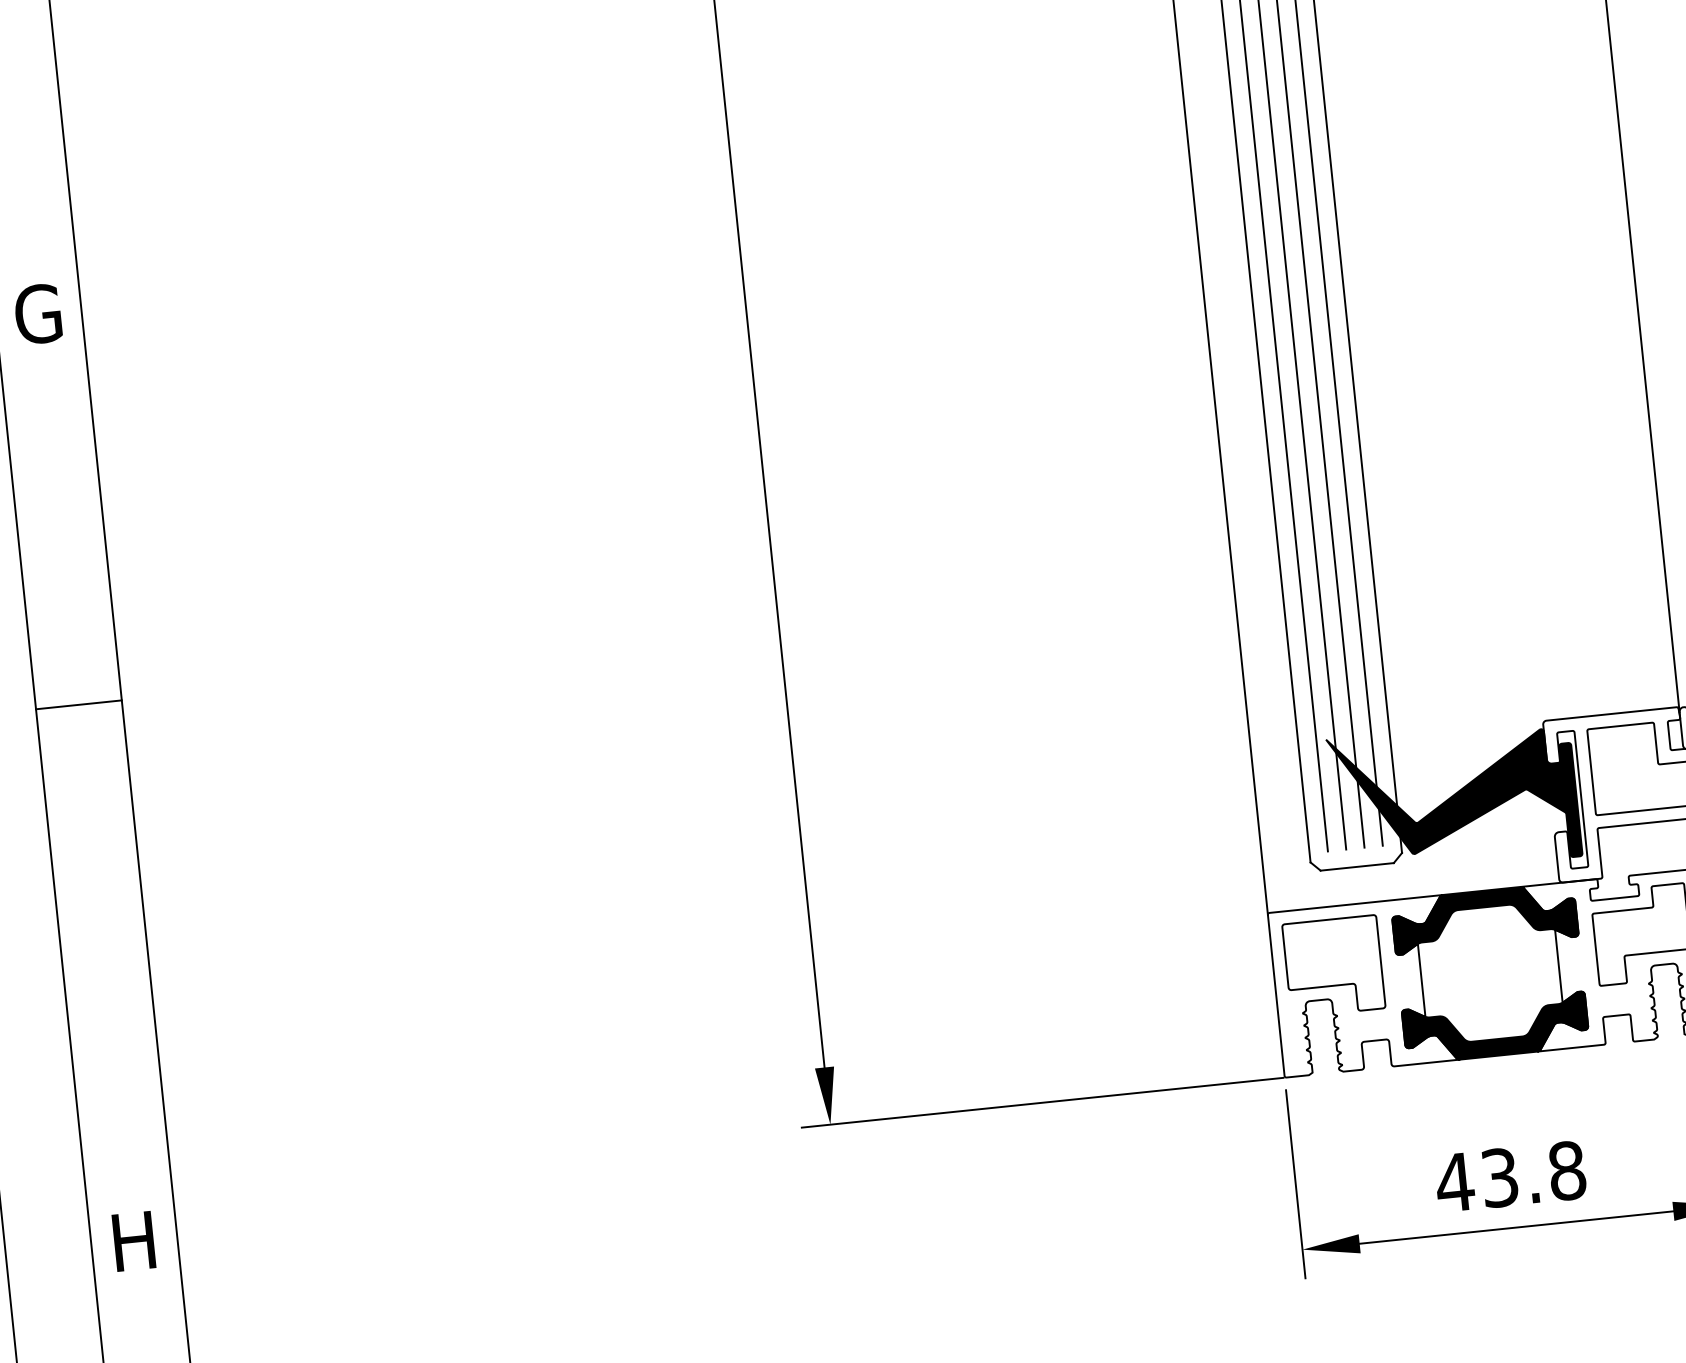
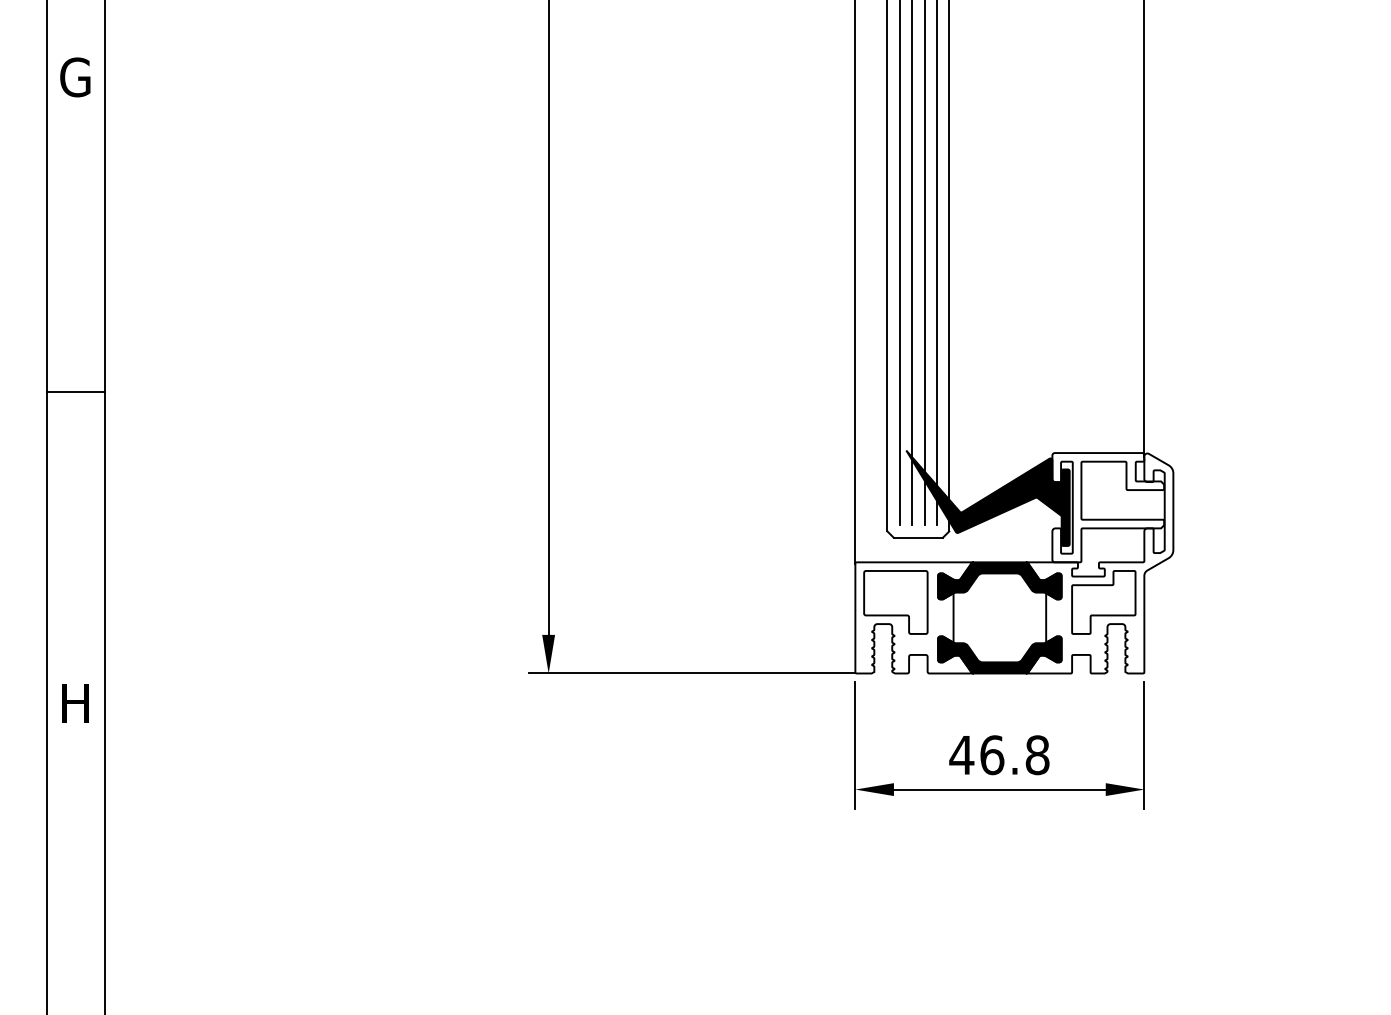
line: (78, 705) -> (75, 392), moved
text: (1500, 1178) -> (992, 755), 43.8 -> 46.8

